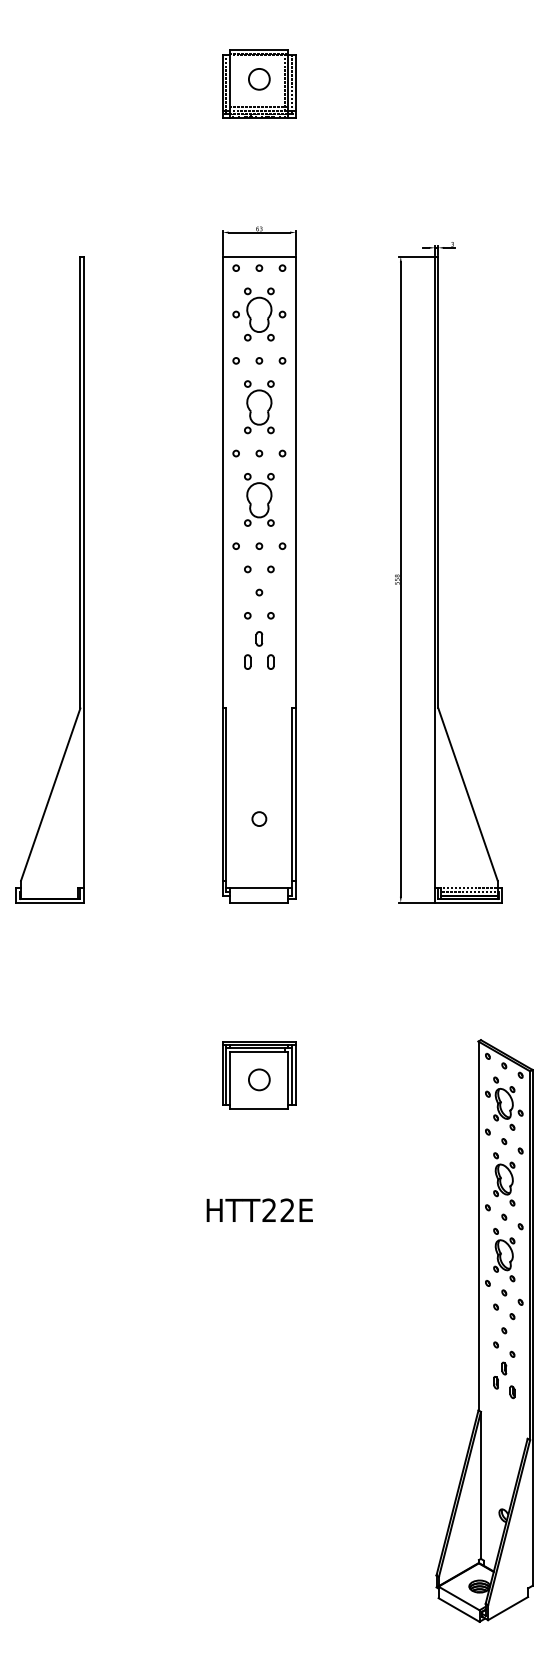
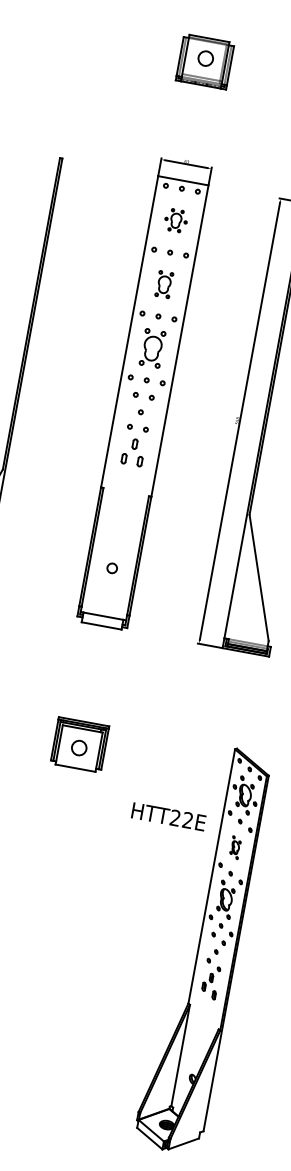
part: (259, 314) -> (176, 220), size x0.6
part: (259, 407) -> (164, 284), size x0.7
part: (504, 1179) -> (235, 847), size x0.6
text: (259, 1209) -> (168, 816), moved

